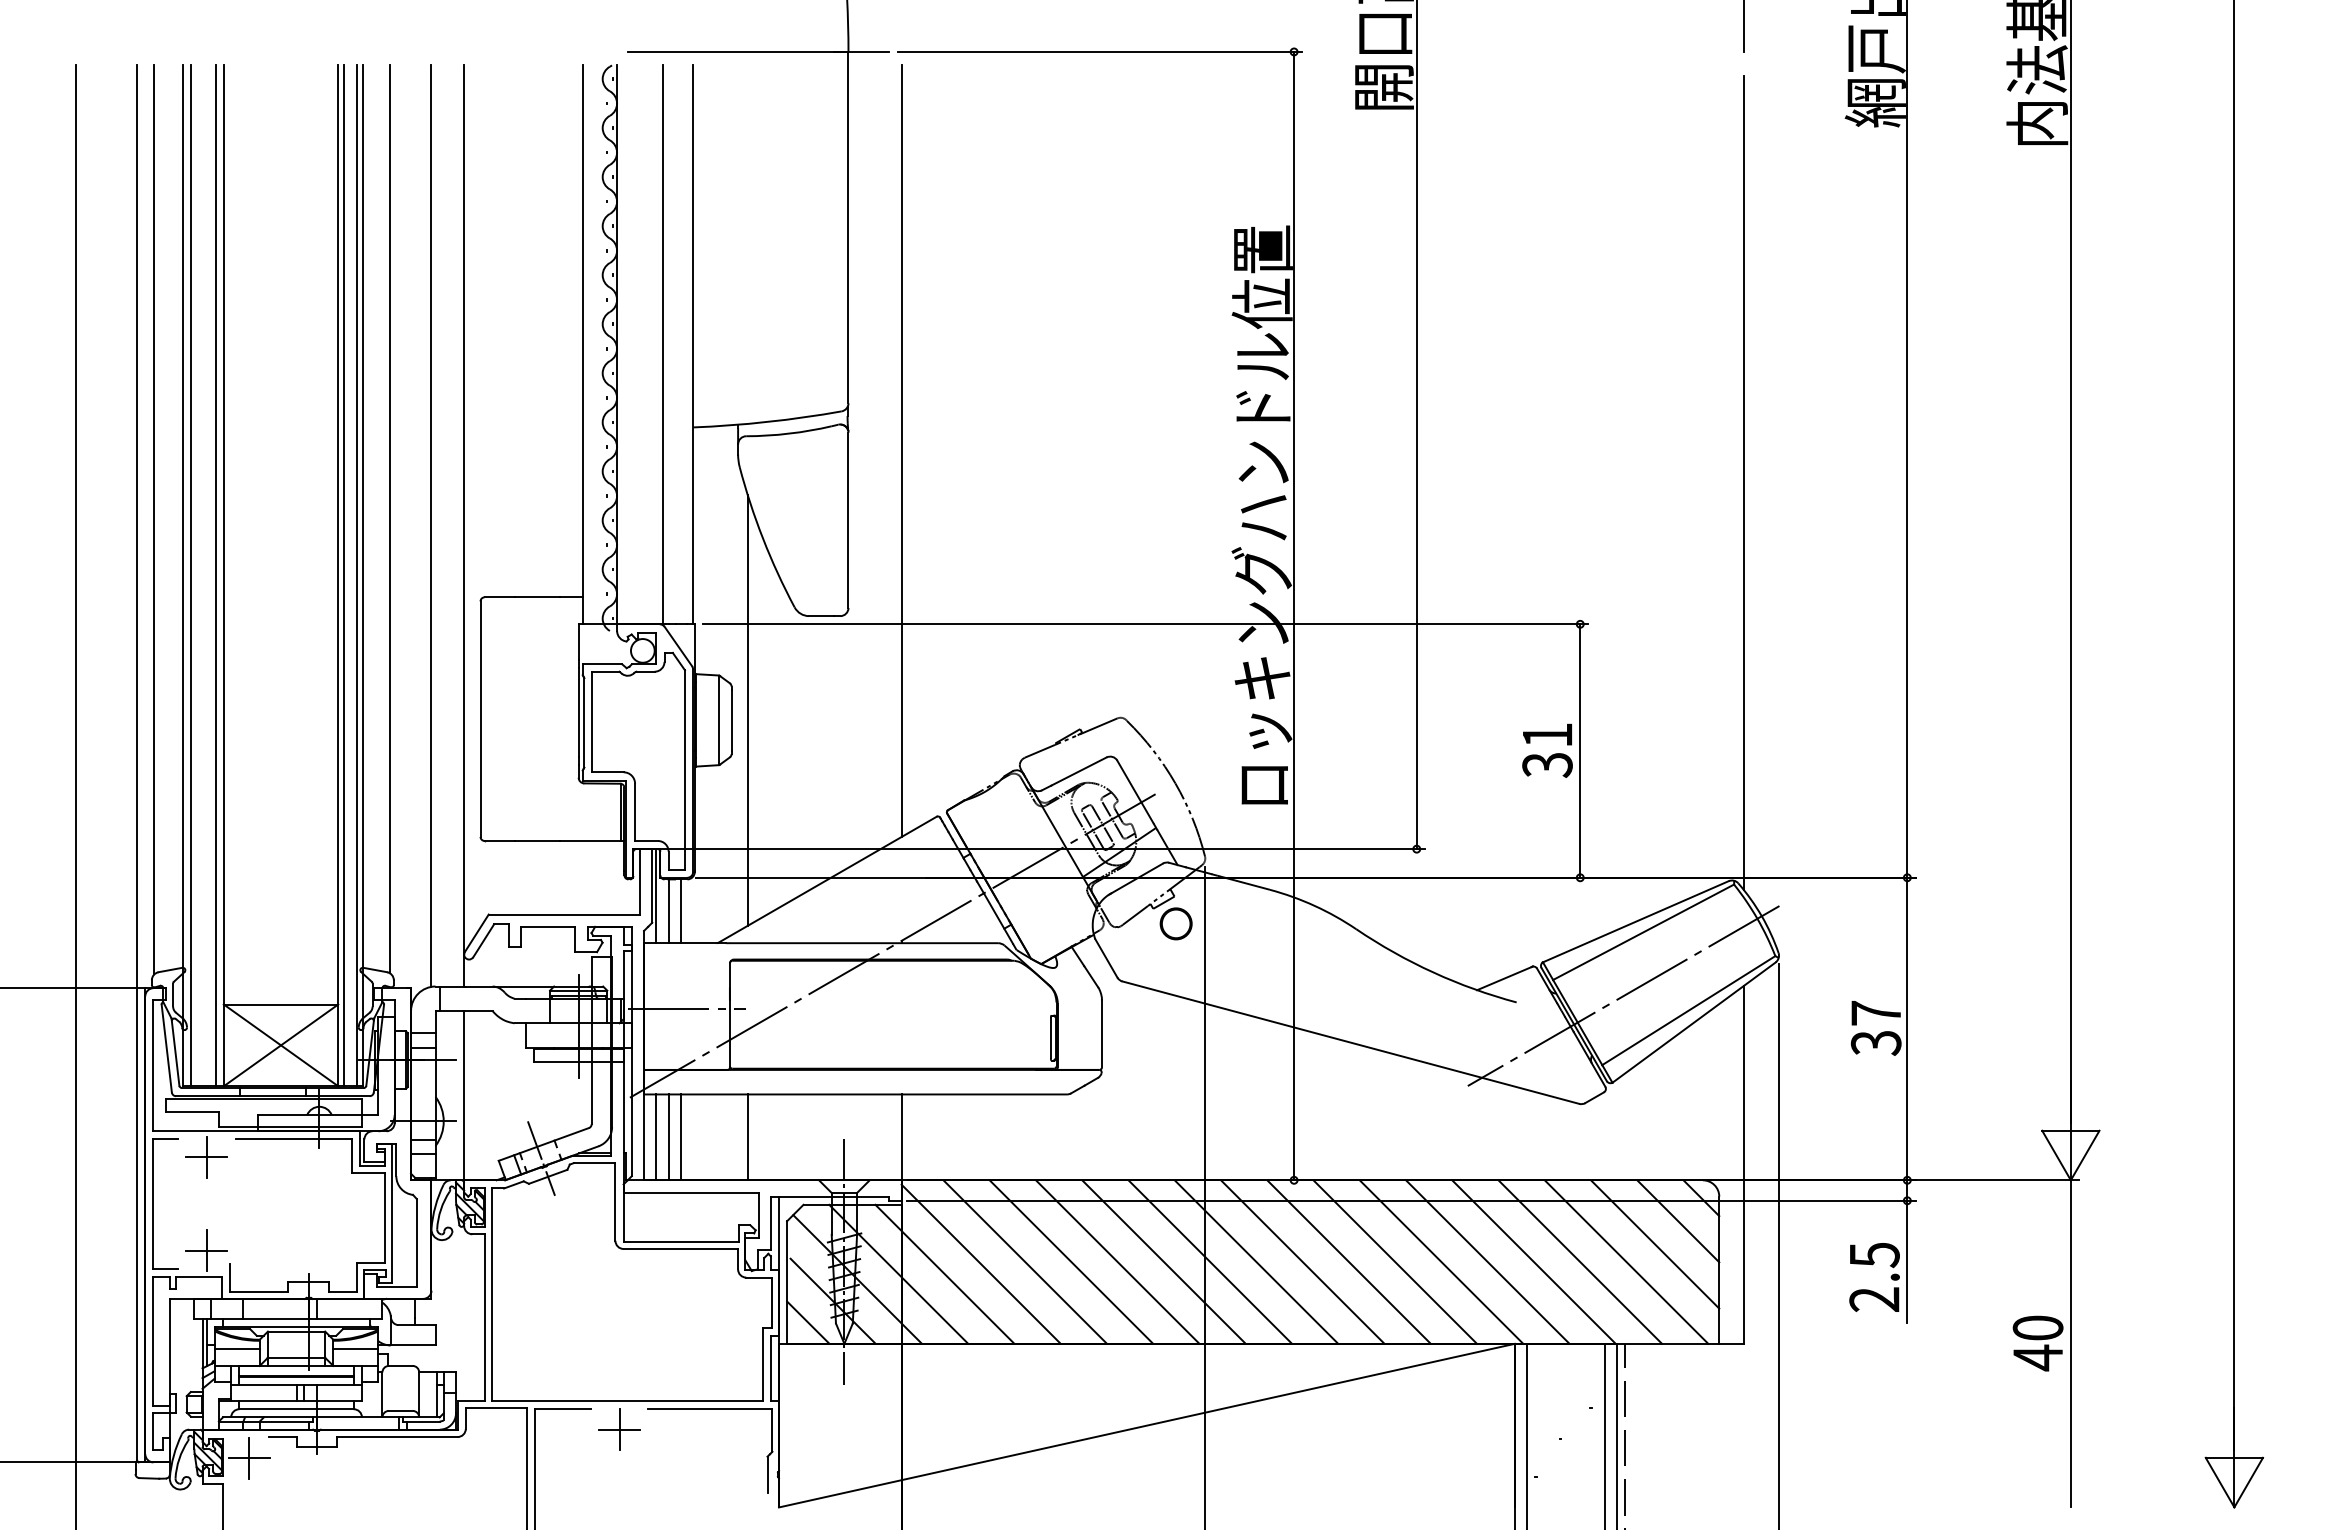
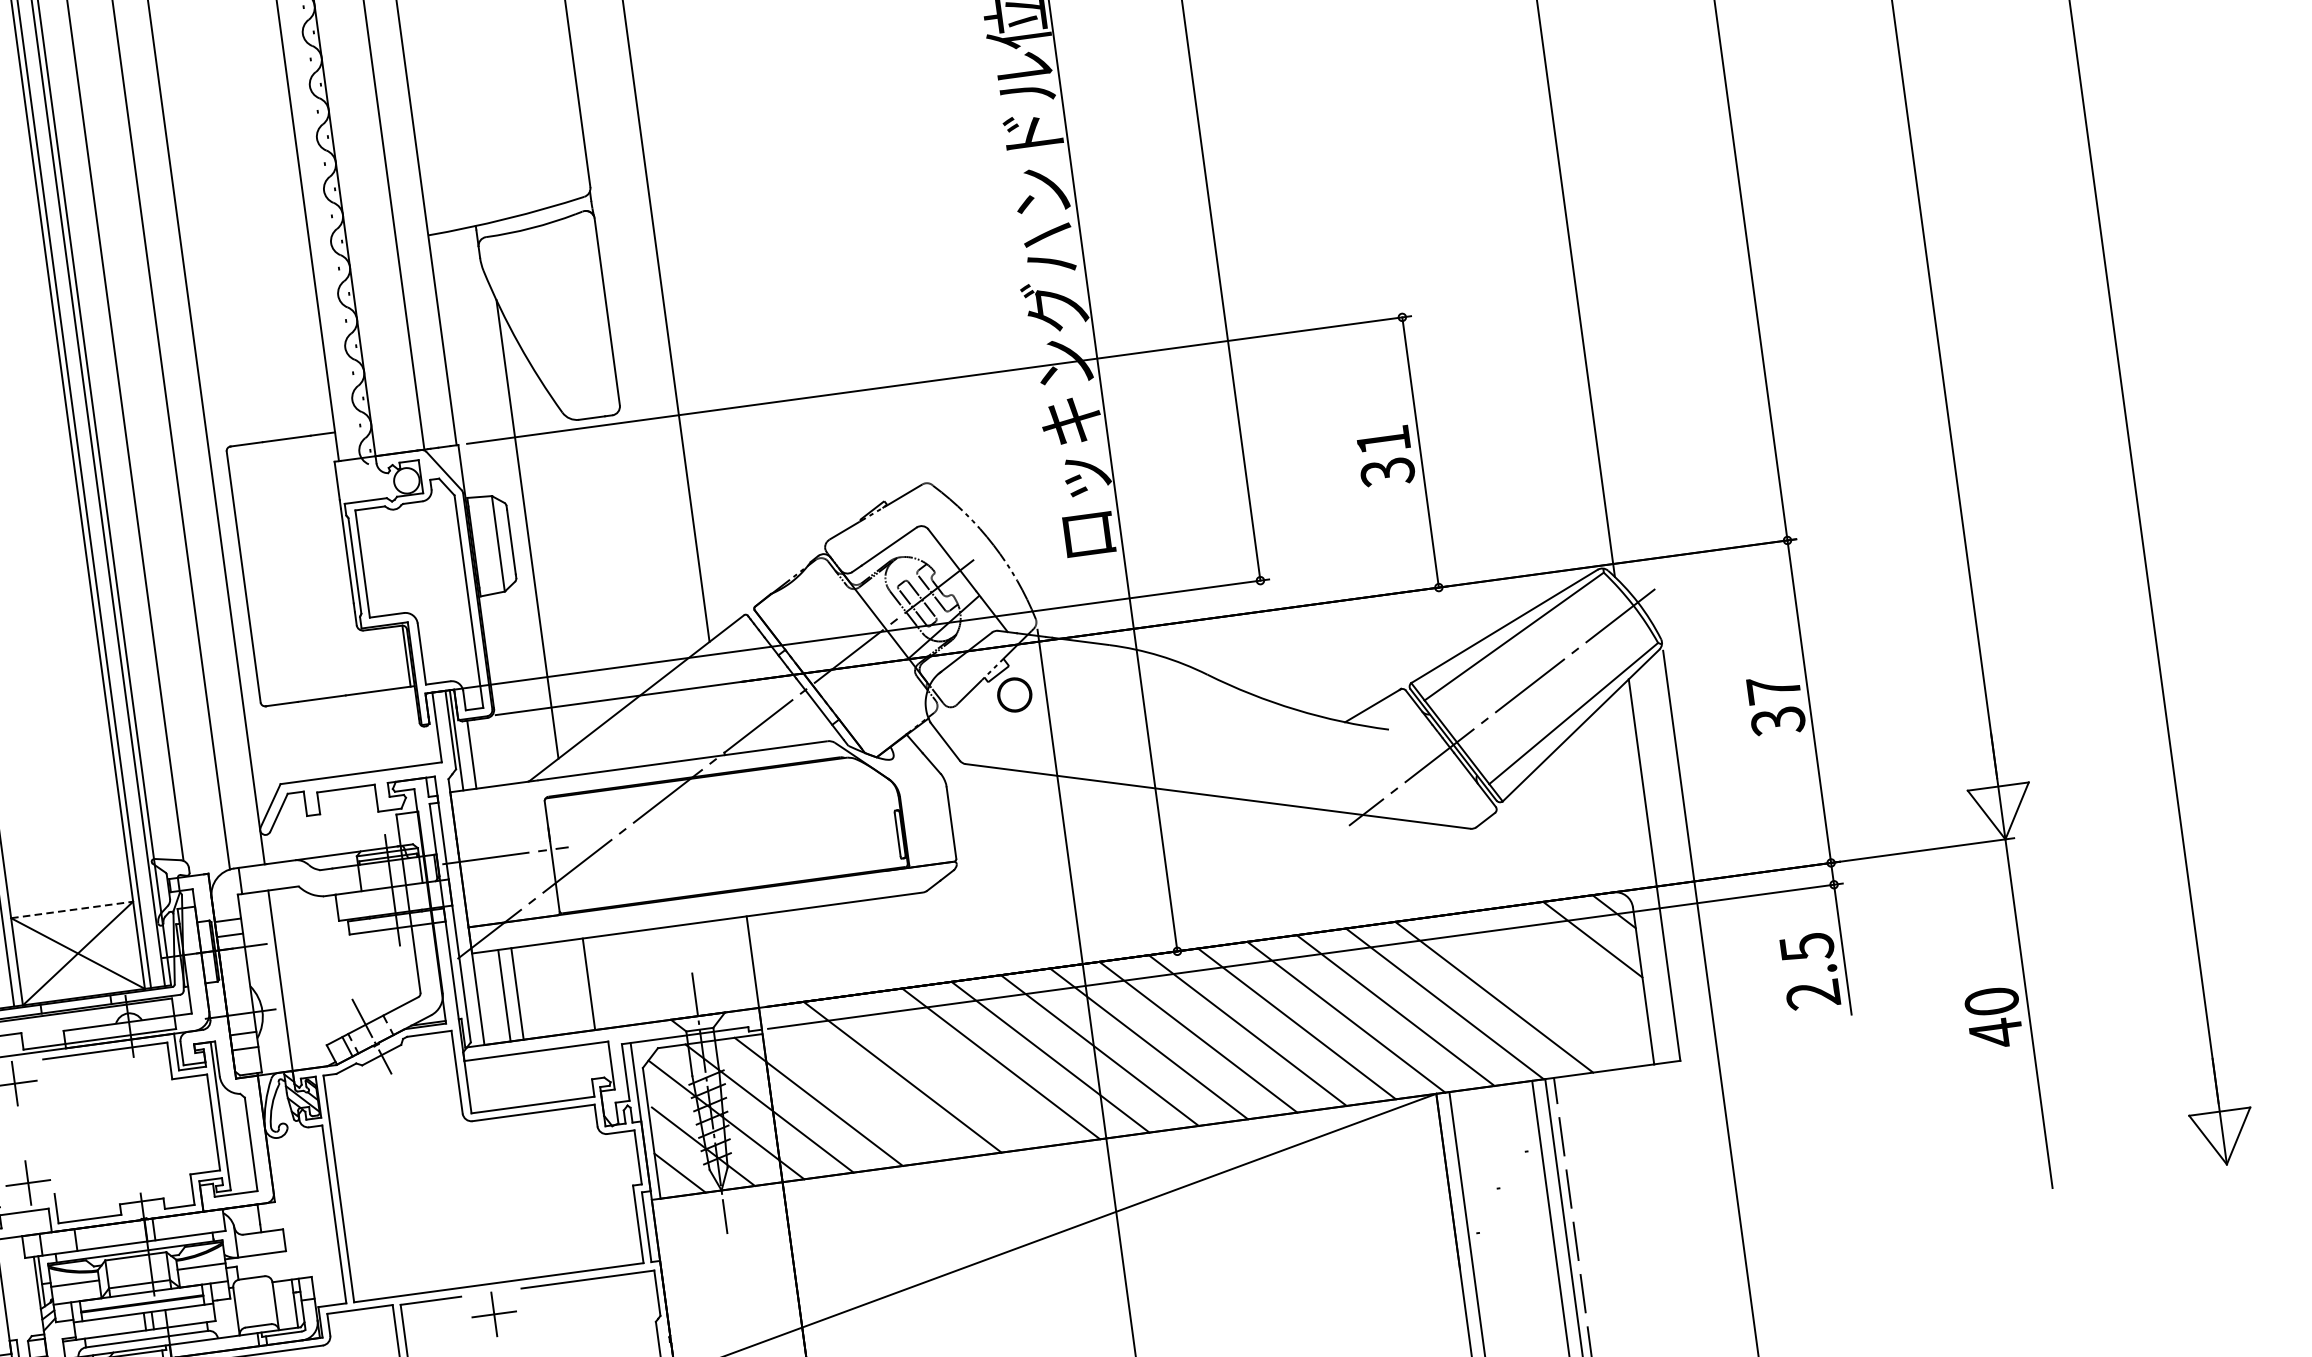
line: (680, 911) -> (484, 753), removed
line: (281, 1004) -> (72, 909), solid -> dashed
line: (656, 1137) -> (491, 997), removed
line: (1654, 1244) -> (1570, 967), removed
line: (1071, 1261) -> (951, 1069), removed
line: (1626, 1261) -> (1543, 989), removed
line: (980, 1263) -> (855, 1085), removed

